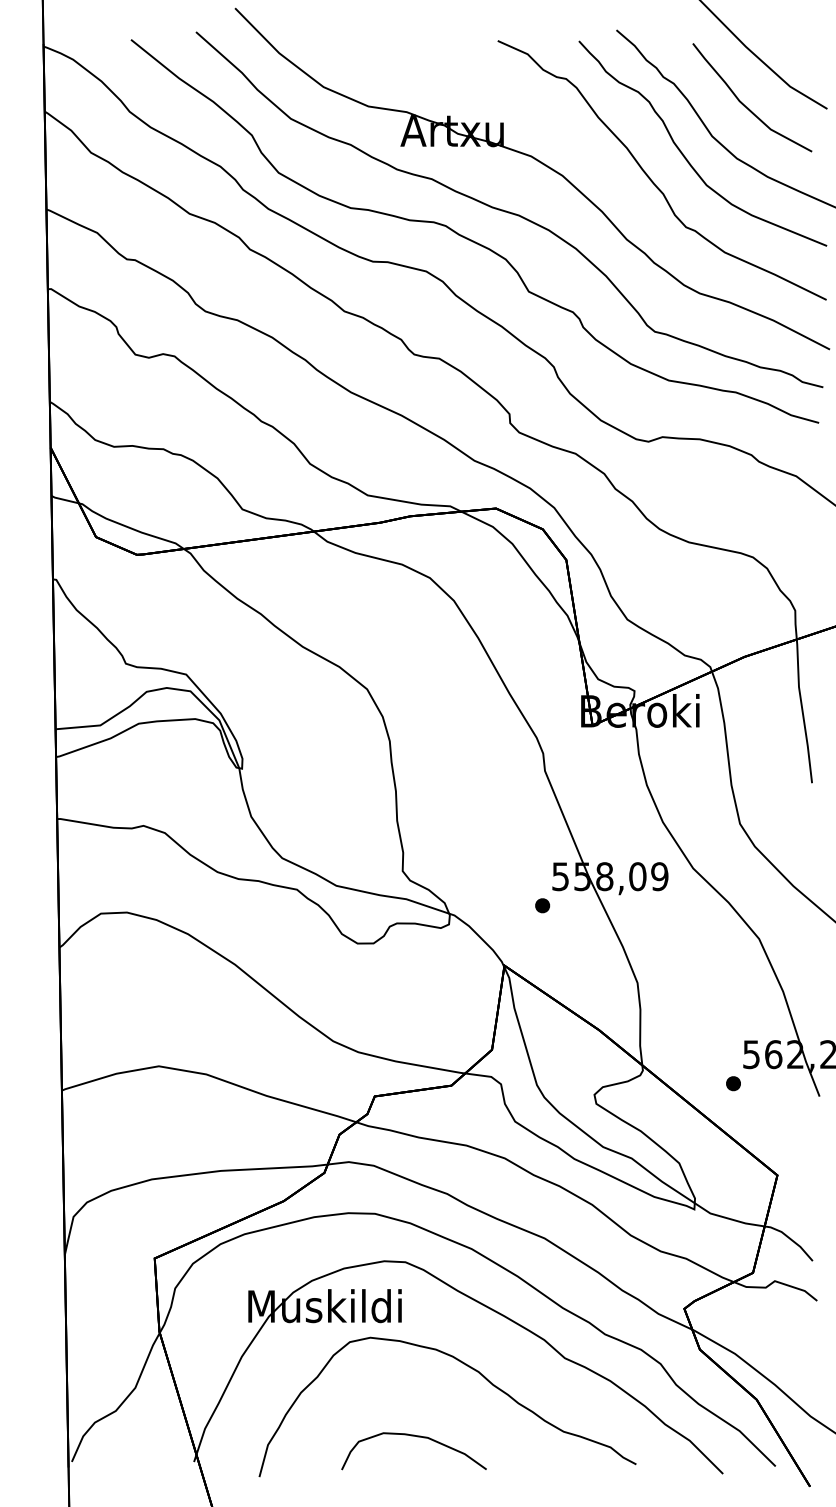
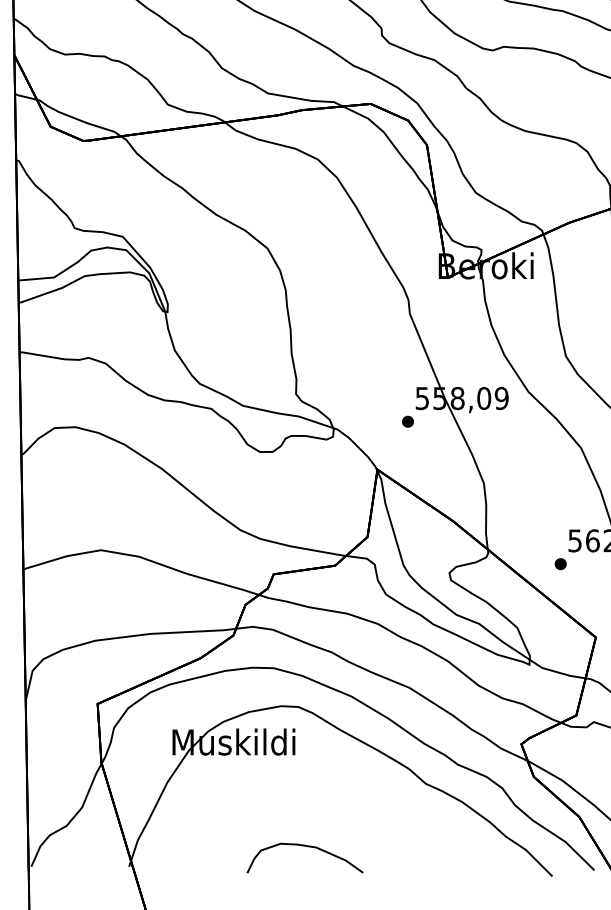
curve: (468, 1367) -> (348, 791), removed

